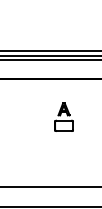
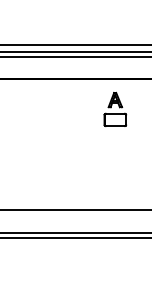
part: (64, 116) -> (115, 108), moved

